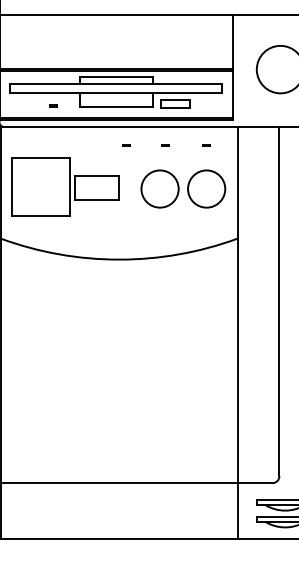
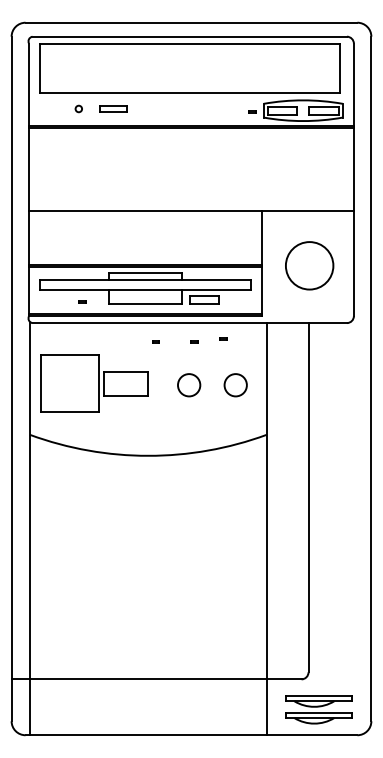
part: (206, 145) -> (223, 338), moved
circle: (159, 188) -> (188, 384), size x0.6
circle: (206, 188) -> (235, 384), size x0.6

